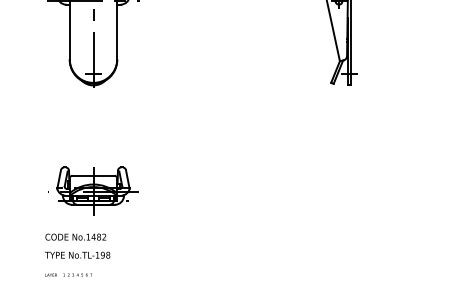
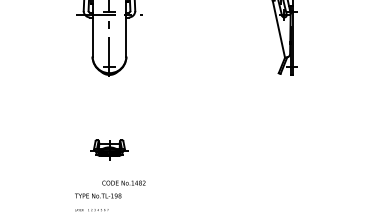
part: (93, 189) -> (109, 149), size x0.6
text: (75, 236) -> (123, 182), moved

